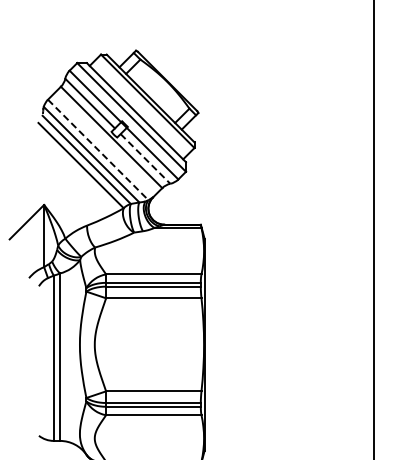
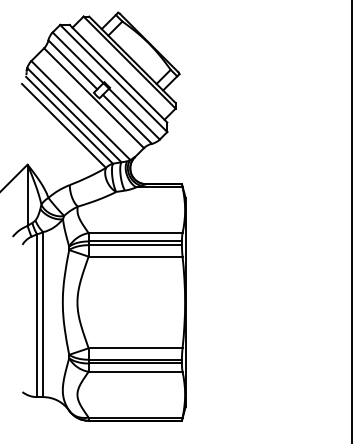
line: (98, 150) -> (81, 111), dashed -> solid
line: (145, 159) -> (127, 119), dashed -> solid

